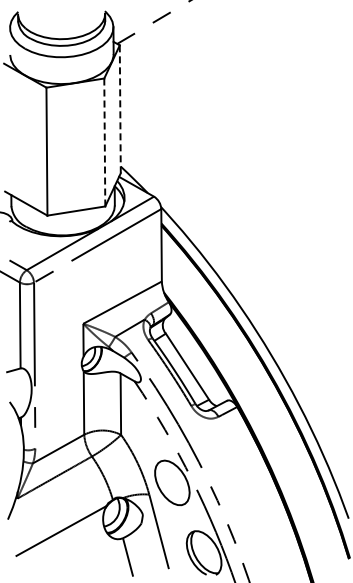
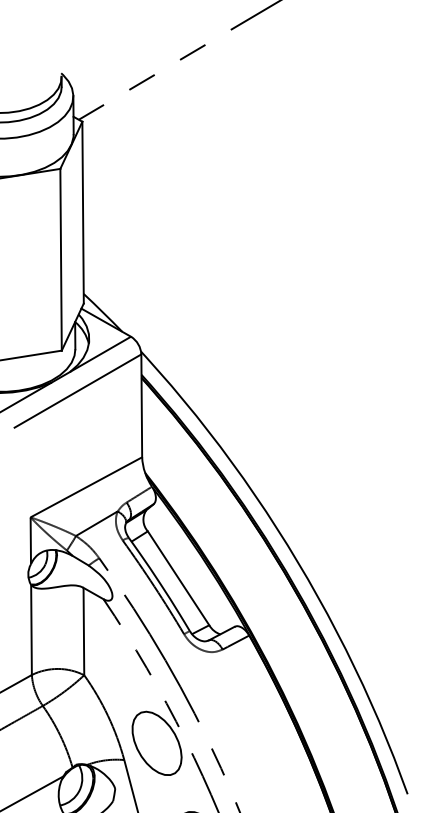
line: (120, 109) -> (83, 212), dashed -> solid
line: (104, 142) -> (60, 259), dashed -> solid

